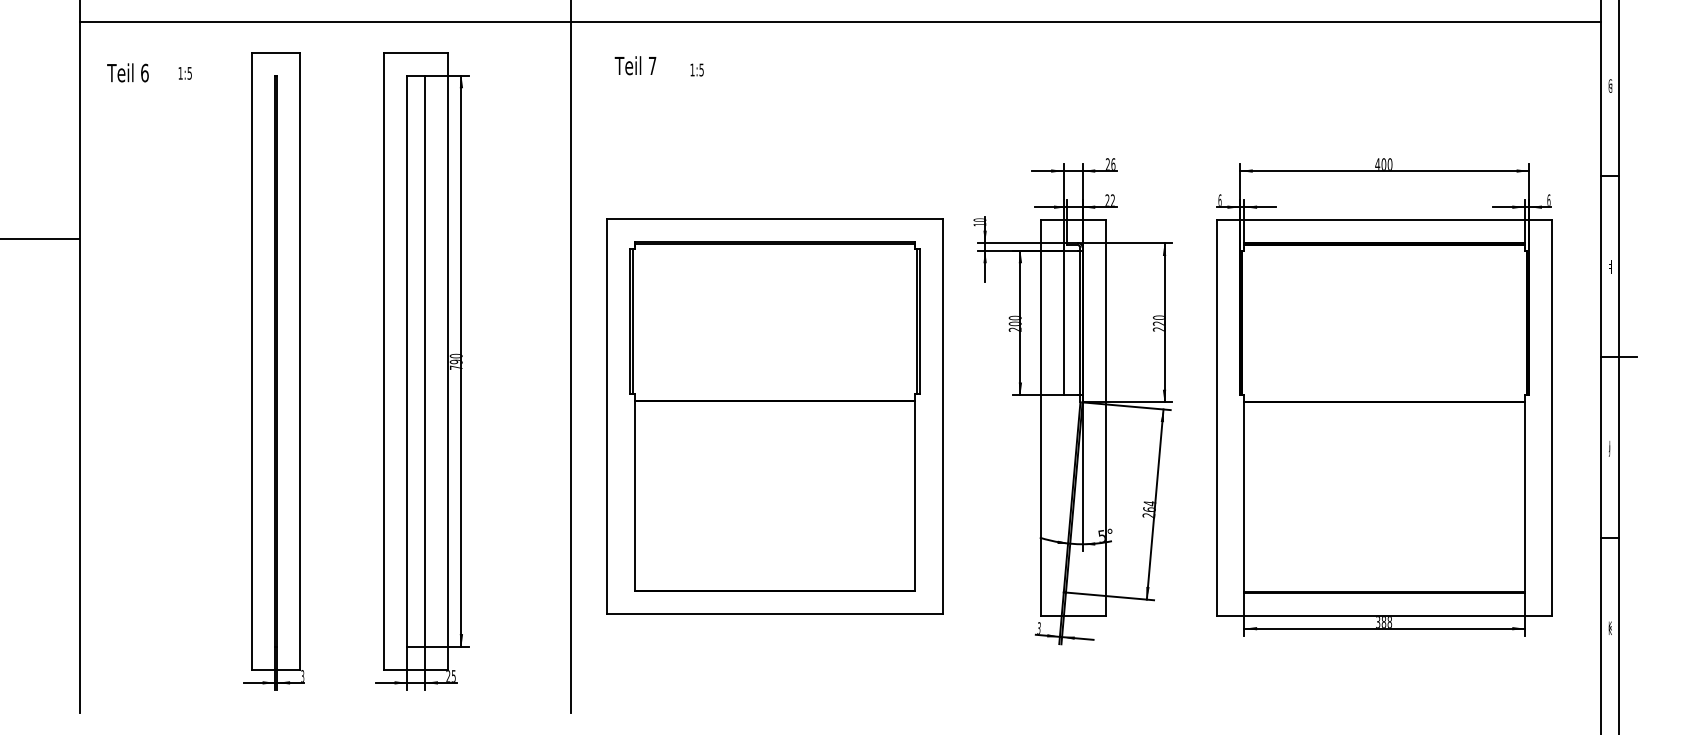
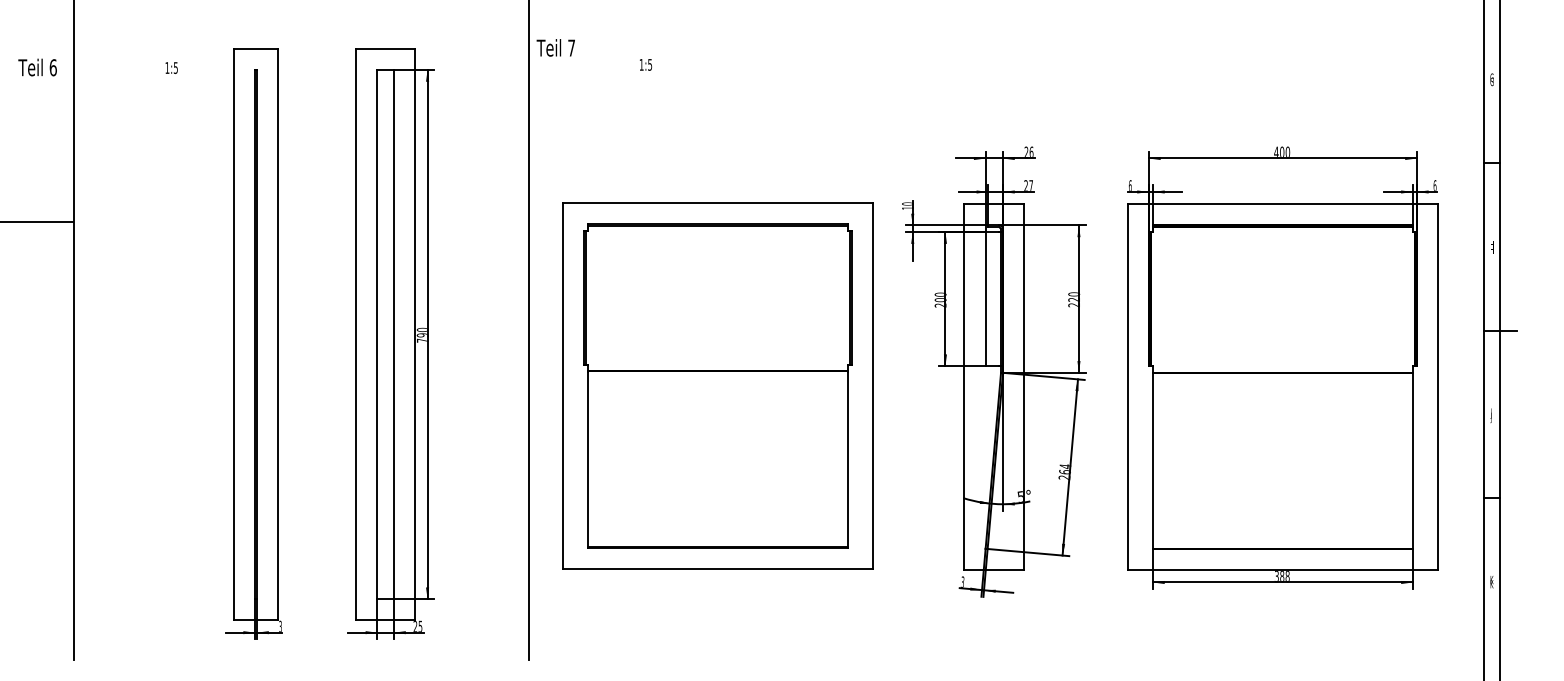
line: (839, 22) -> (777, 20), removed
text: (635, 65) -> (555, 47), moved
text: (127, 72) -> (37, 67), moved
text: (1112, 200) -> (1030, 185), 22 -> 27

